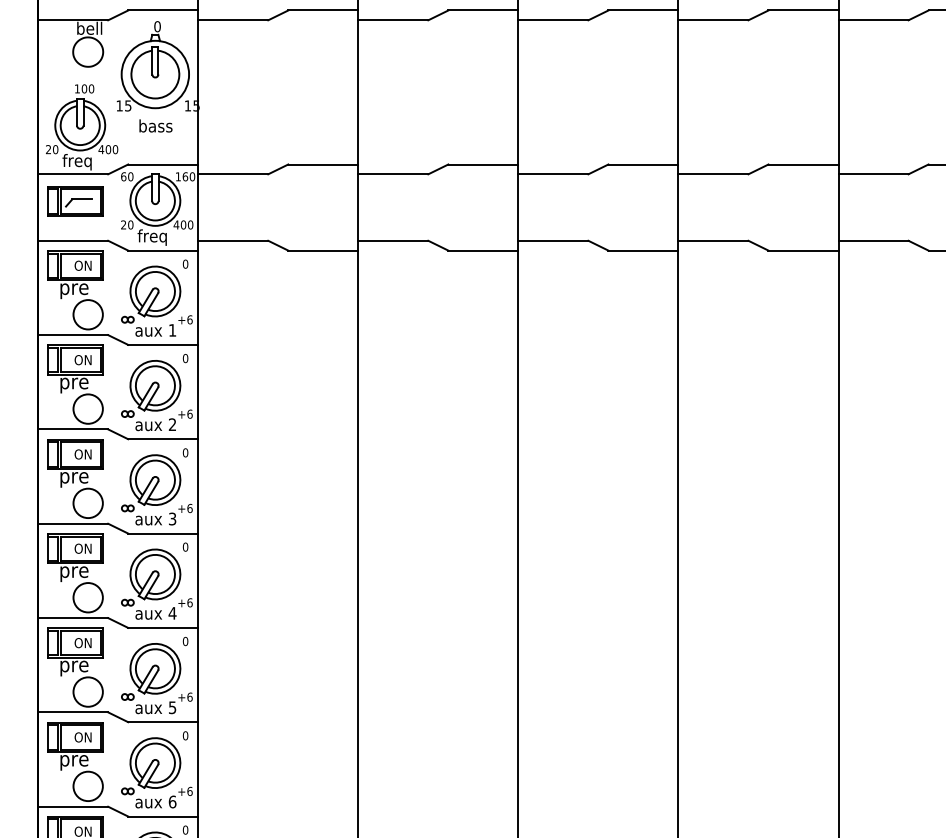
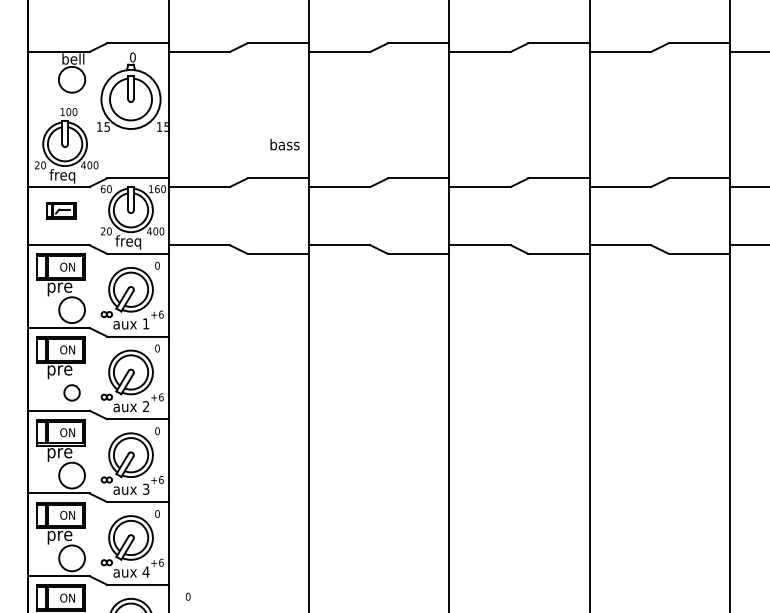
text: (155, 125) -> (284, 144), moved
part: (75, 201) -> (60, 210), size x0.6
circle: (87, 408) -> (71, 392), size x0.6
text: (185, 641) -> (188, 596), moved

